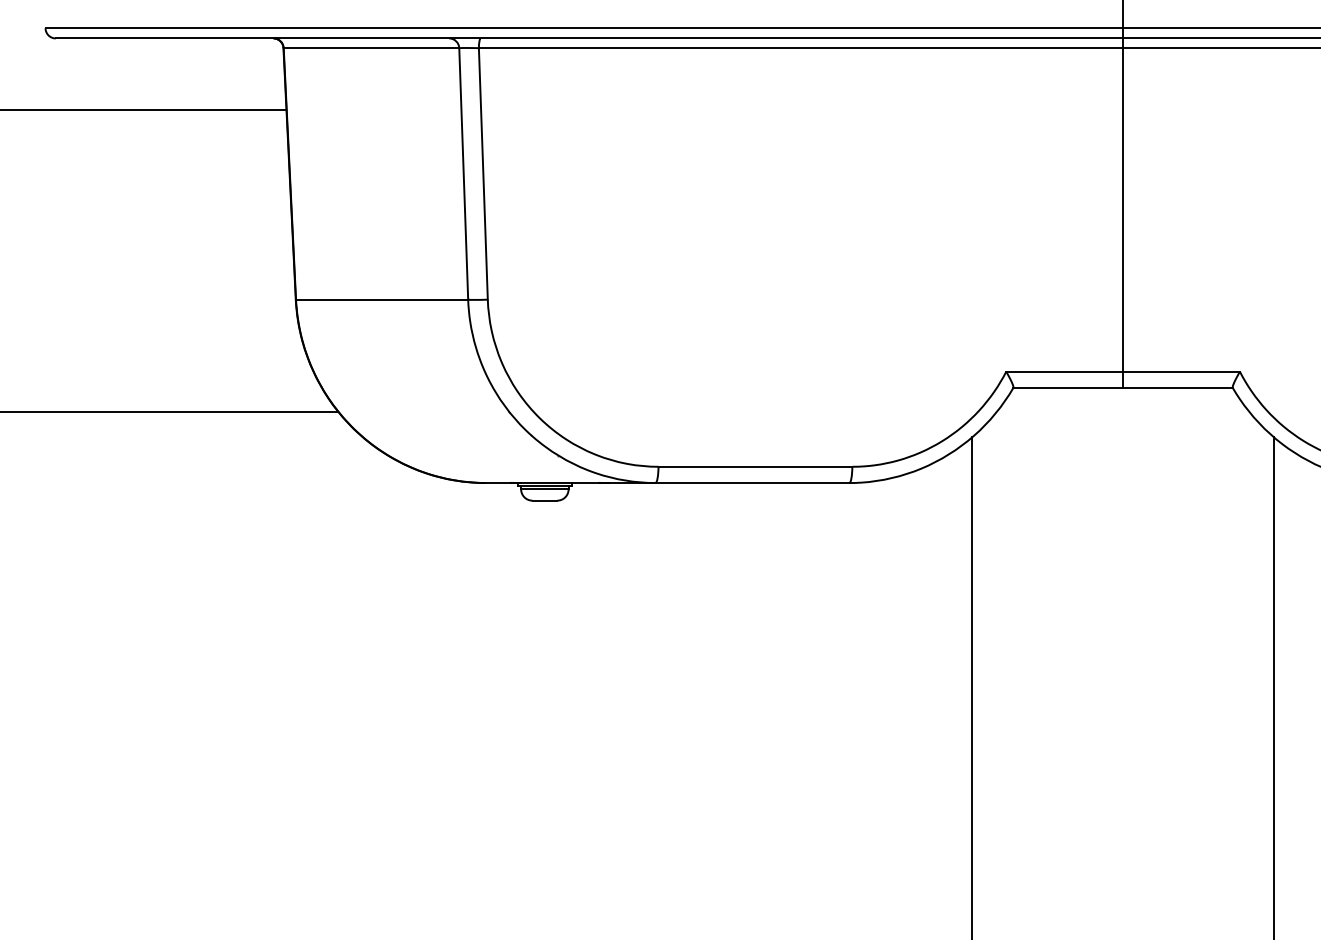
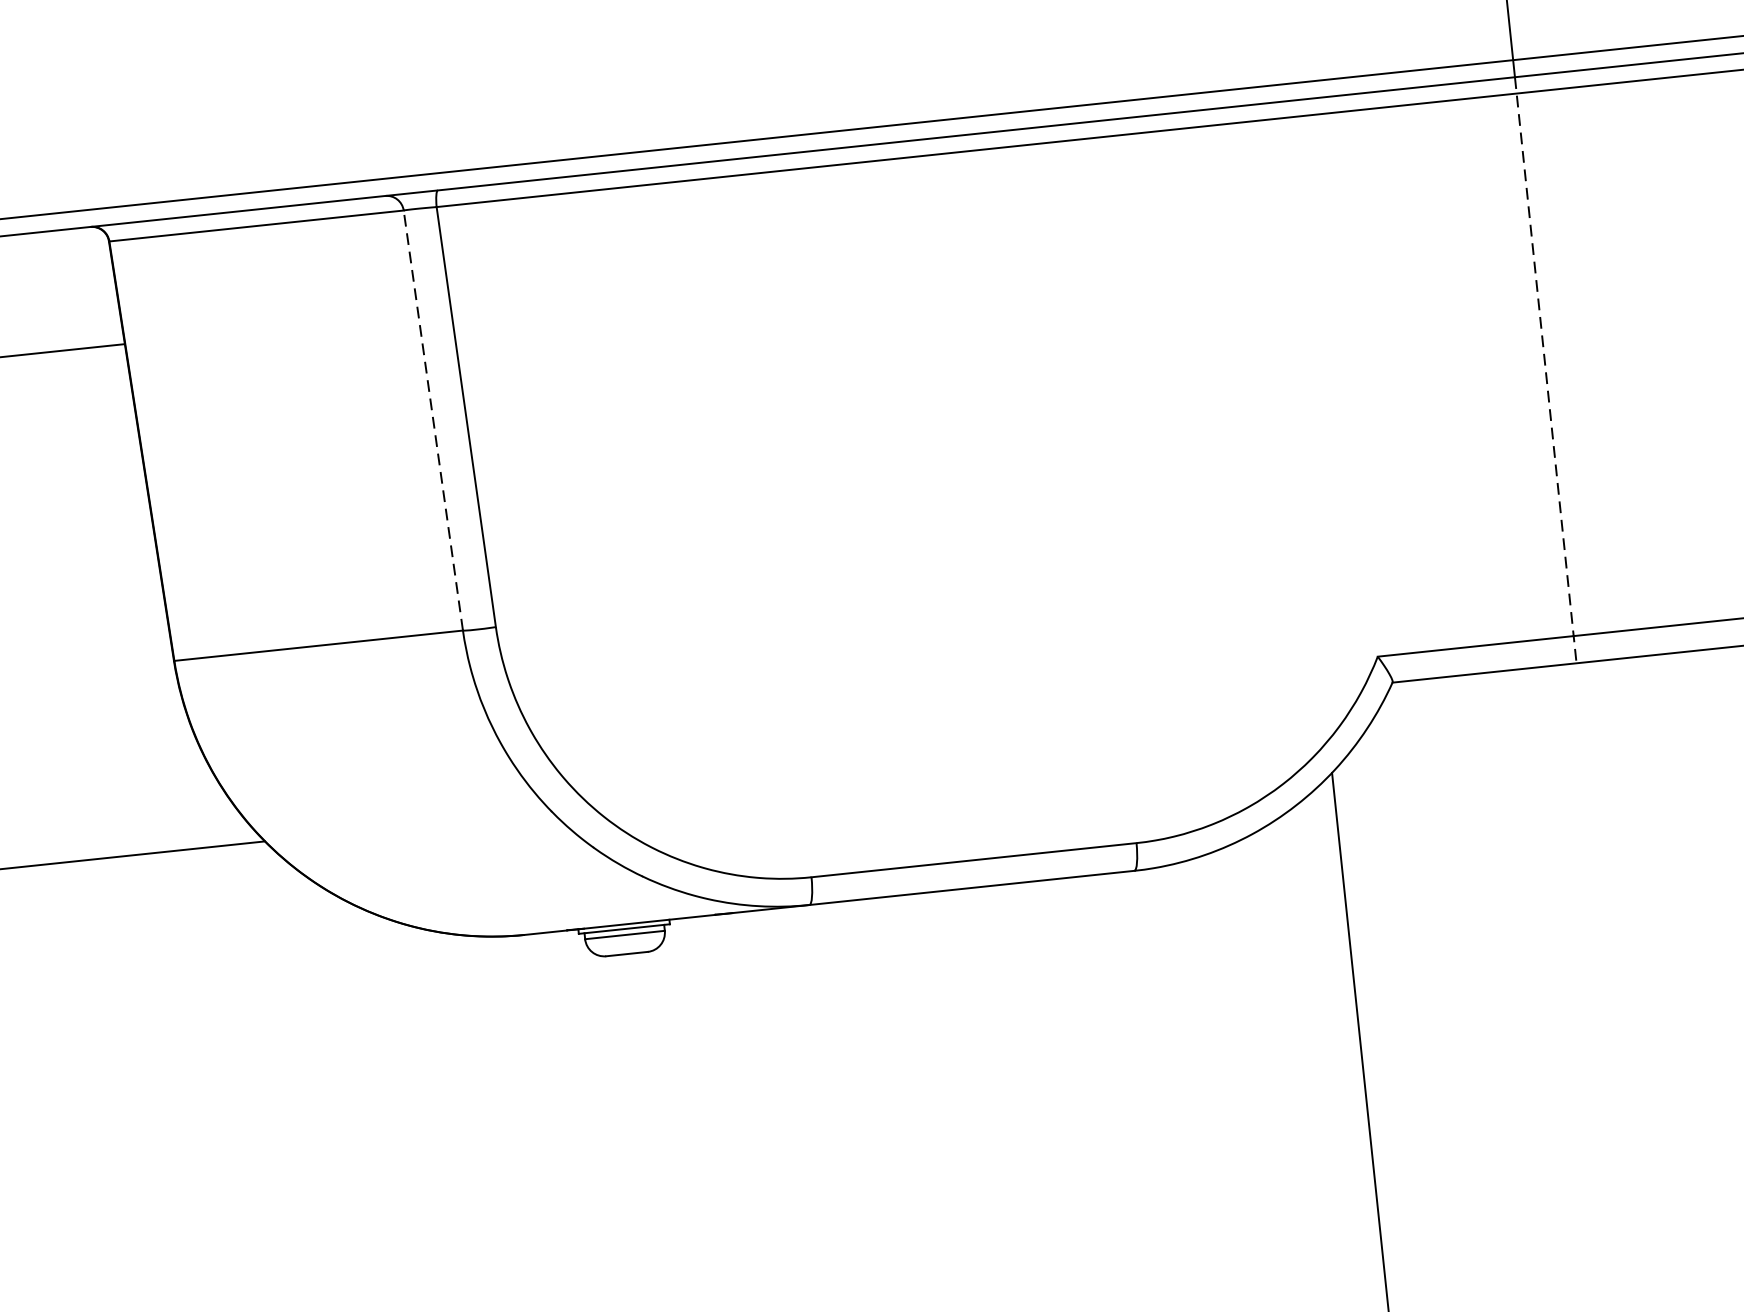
line: (463, 173) -> (432, 419), solid -> dashed
line: (1123, 213) -> (1546, 370), solid -> dashed

